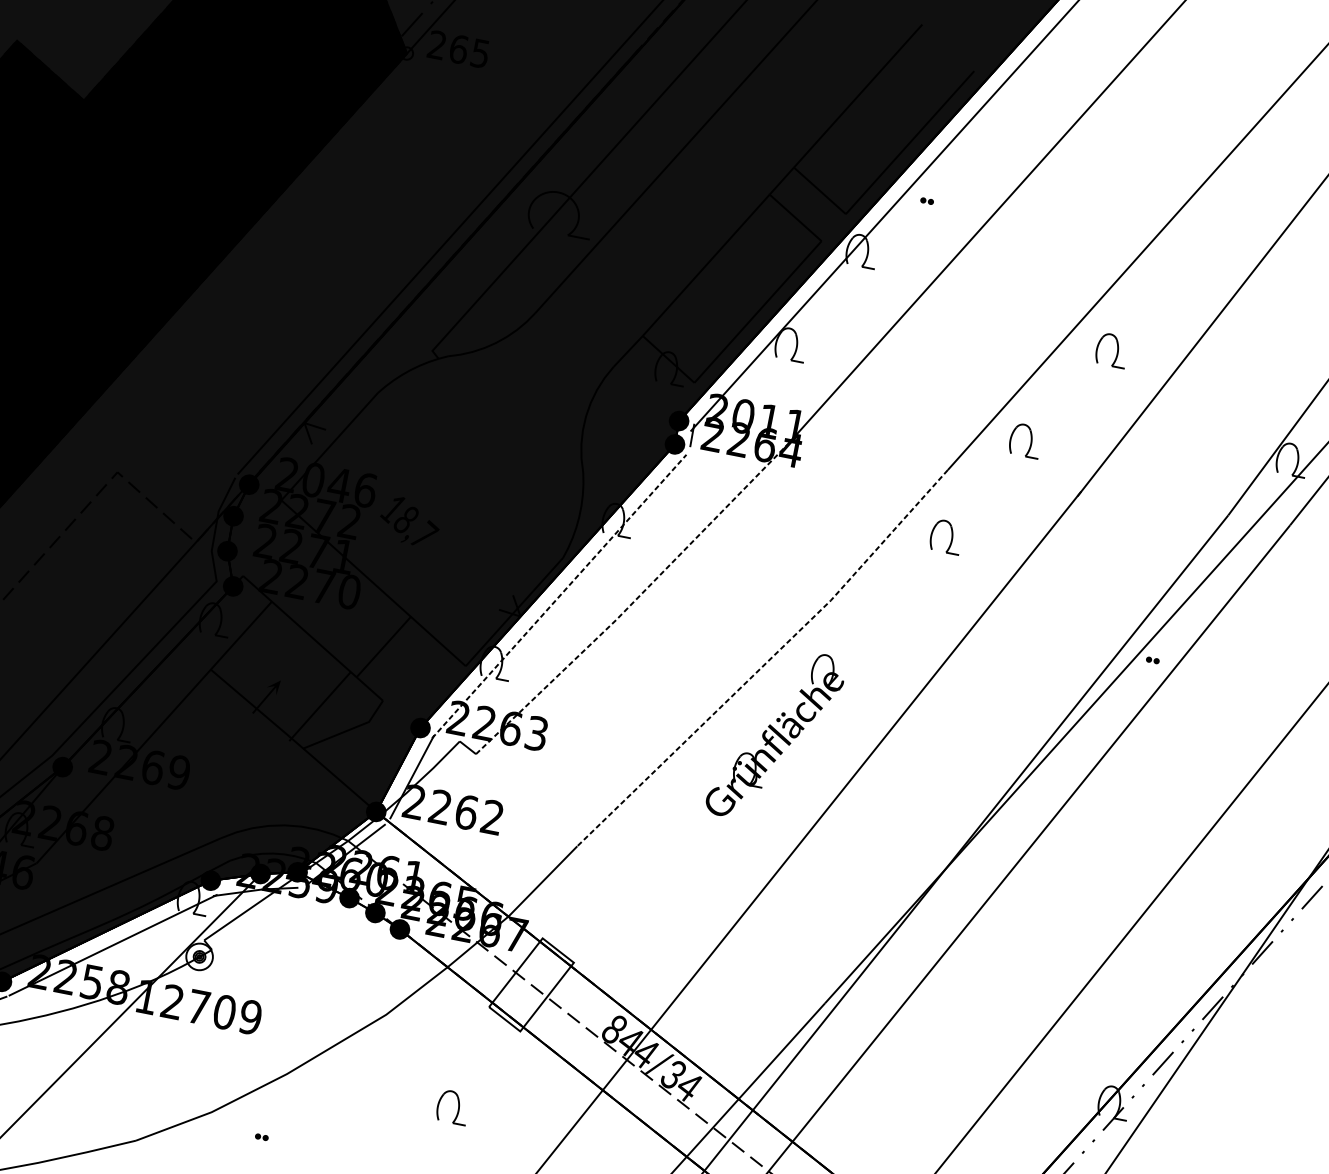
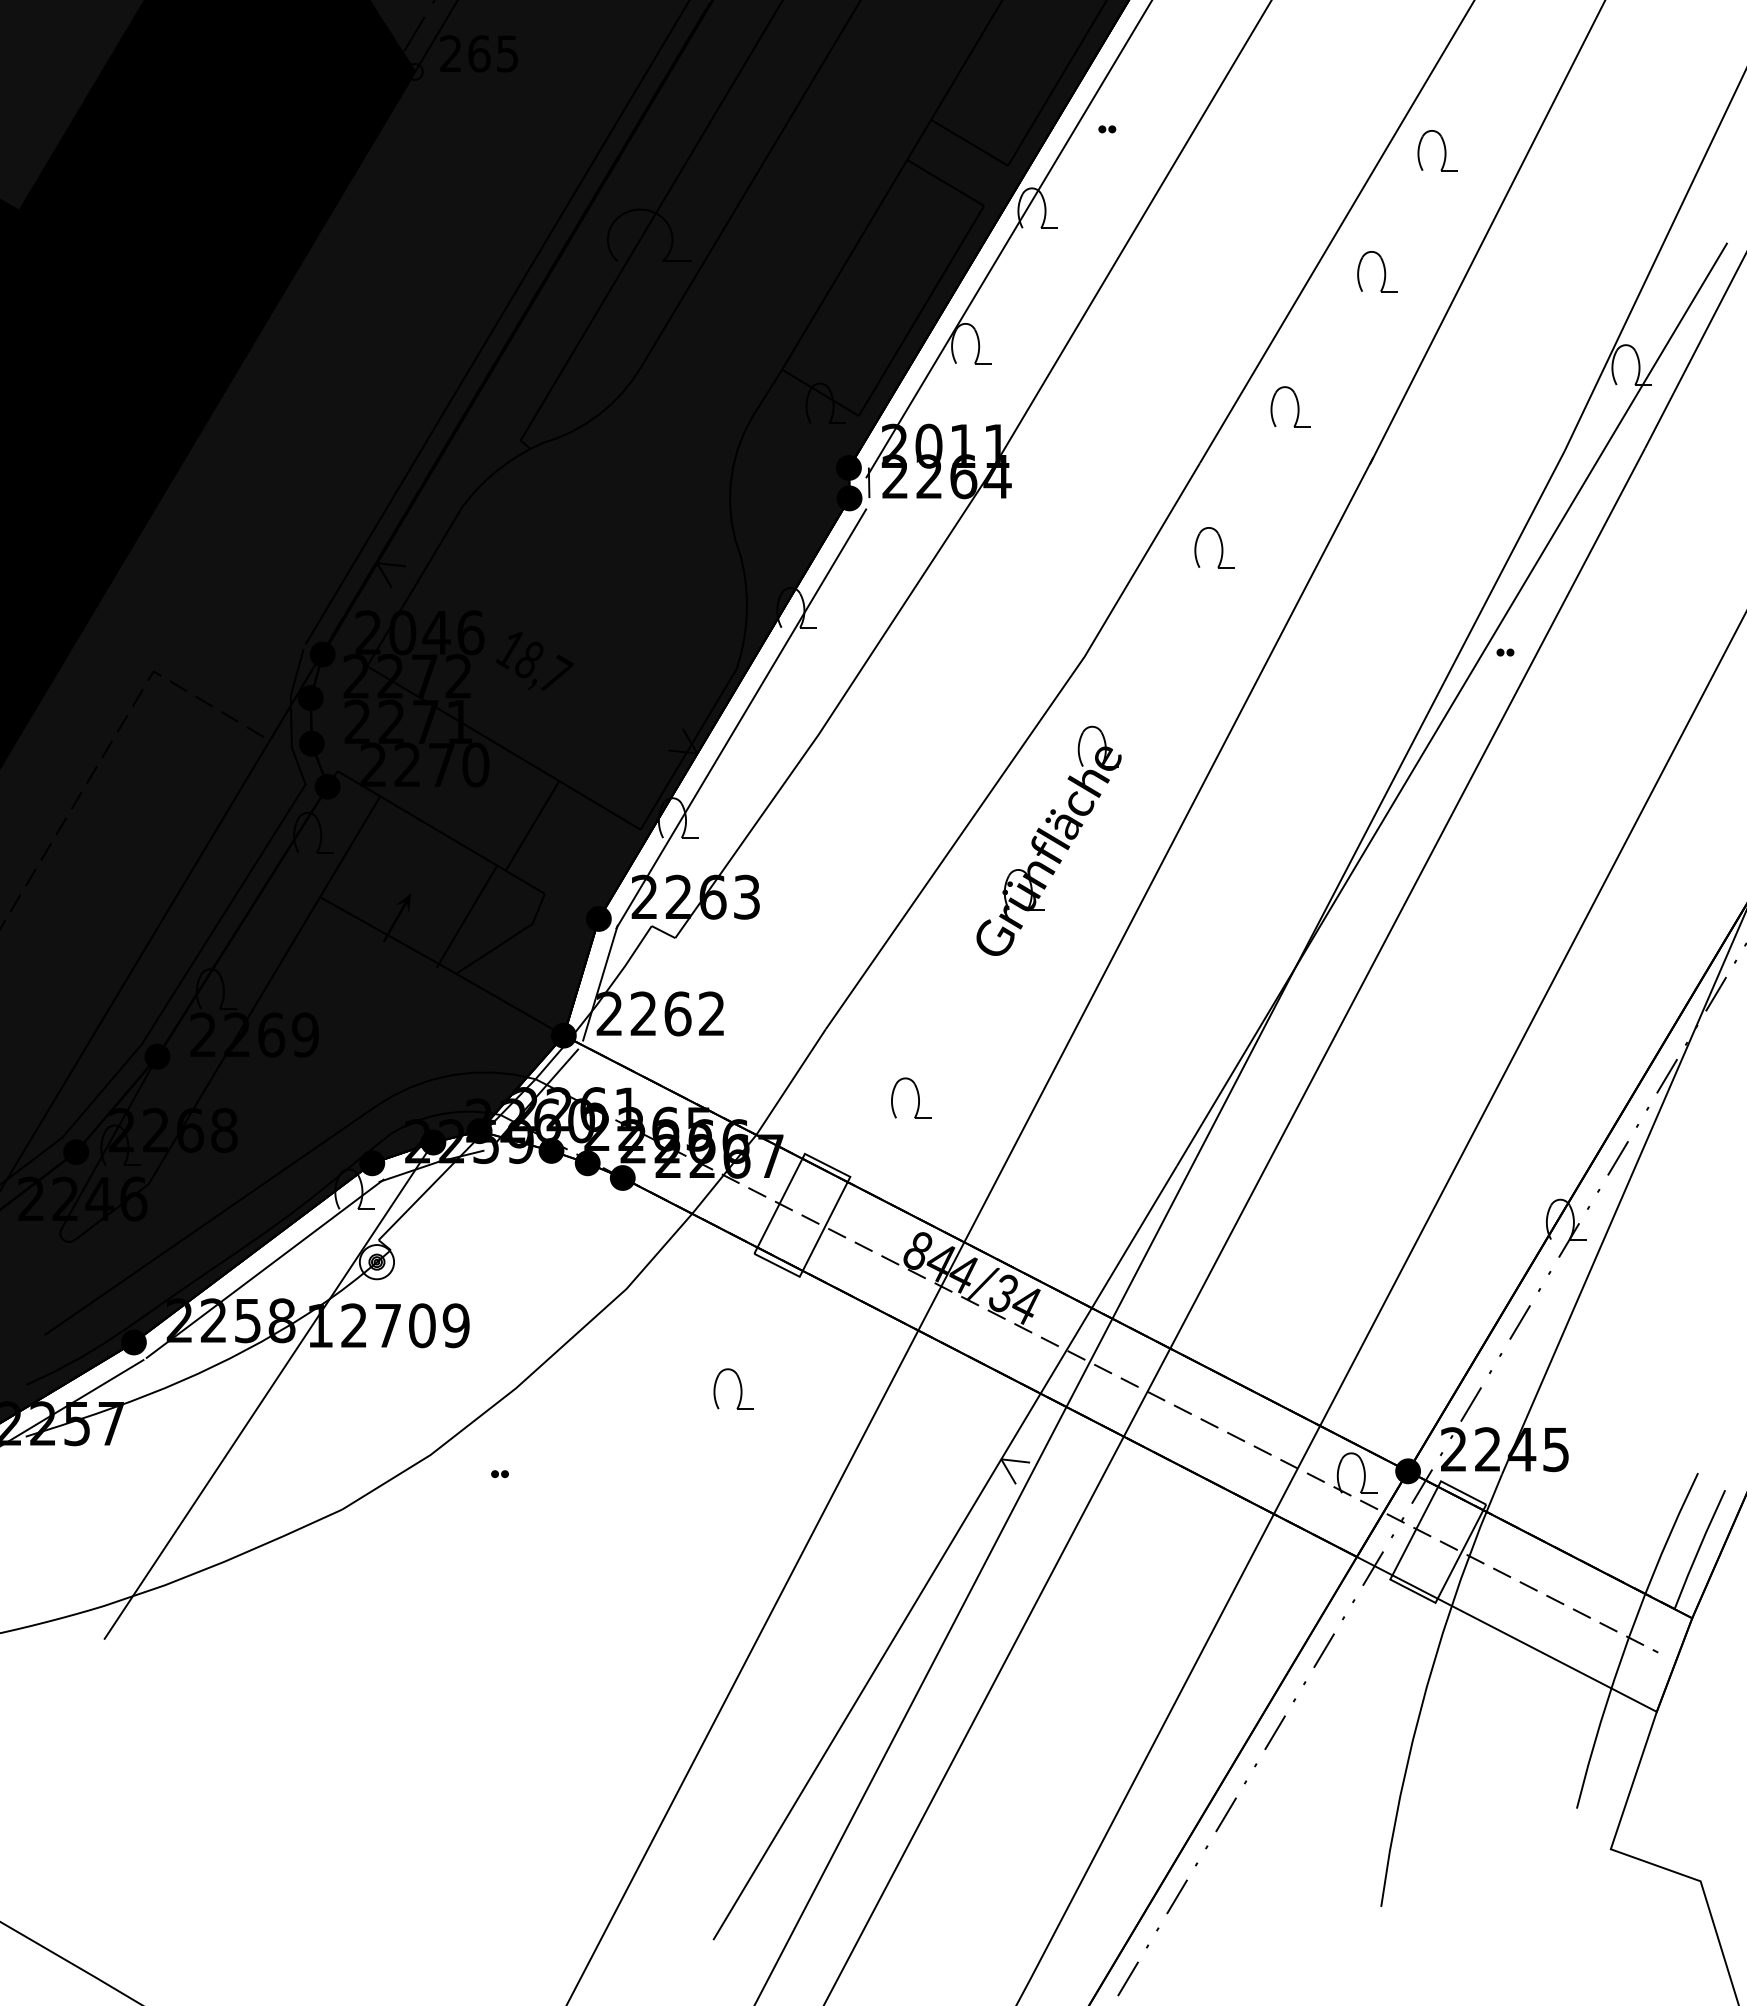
part: (1181, 267) -> (1444, 150), added
line: (559, 596) -> (741, 718), dashed -> solid
line: (633, 601) -> (836, 706), dashed -> solid
line: (767, 662) -> (1019, 750), dashed -> solid
part: (637, 911) -> (917, 1096), added

